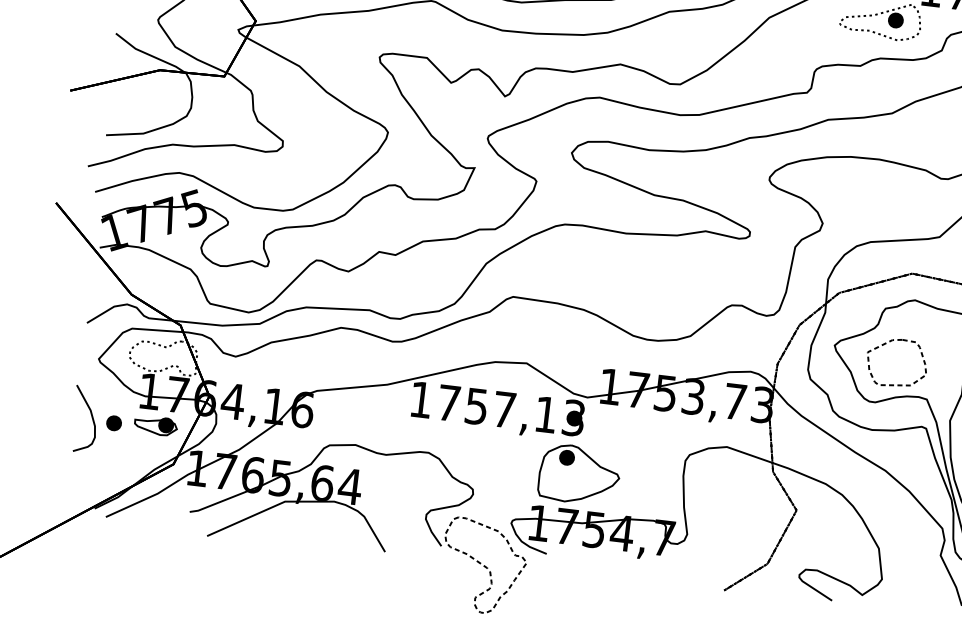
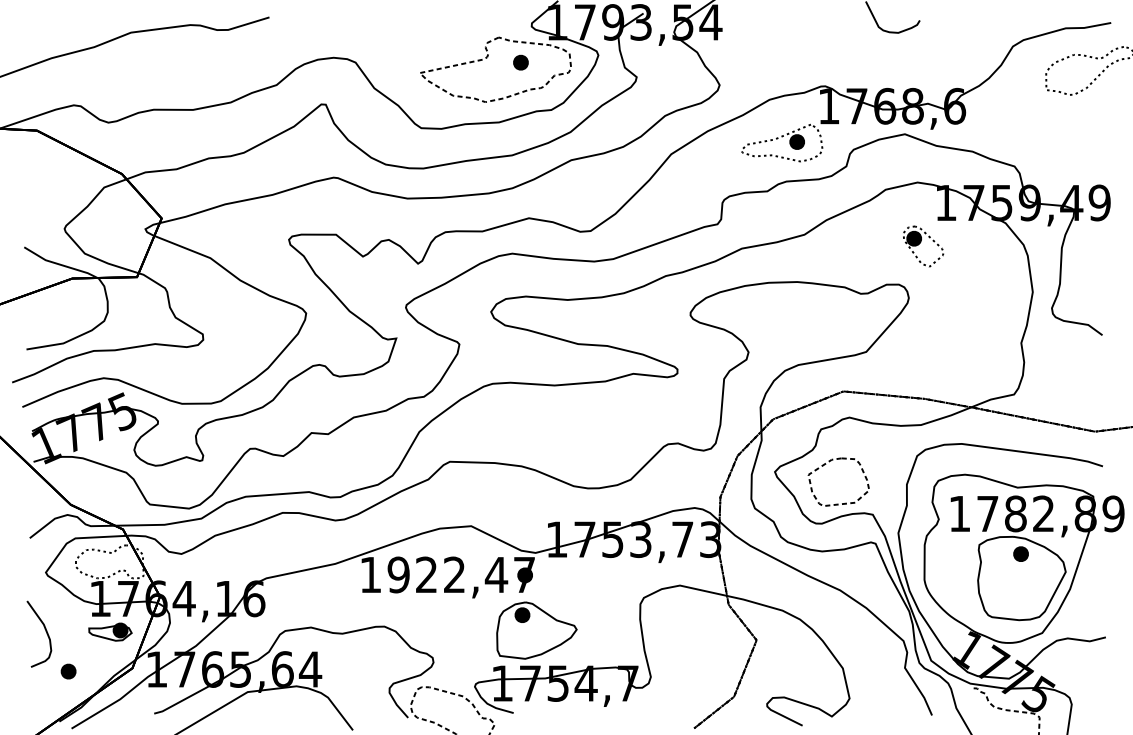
text: (510, 410) -> (460, 574), 1757,13 -> 1922,47
part: (113, 423) -> (68, 671), moved

